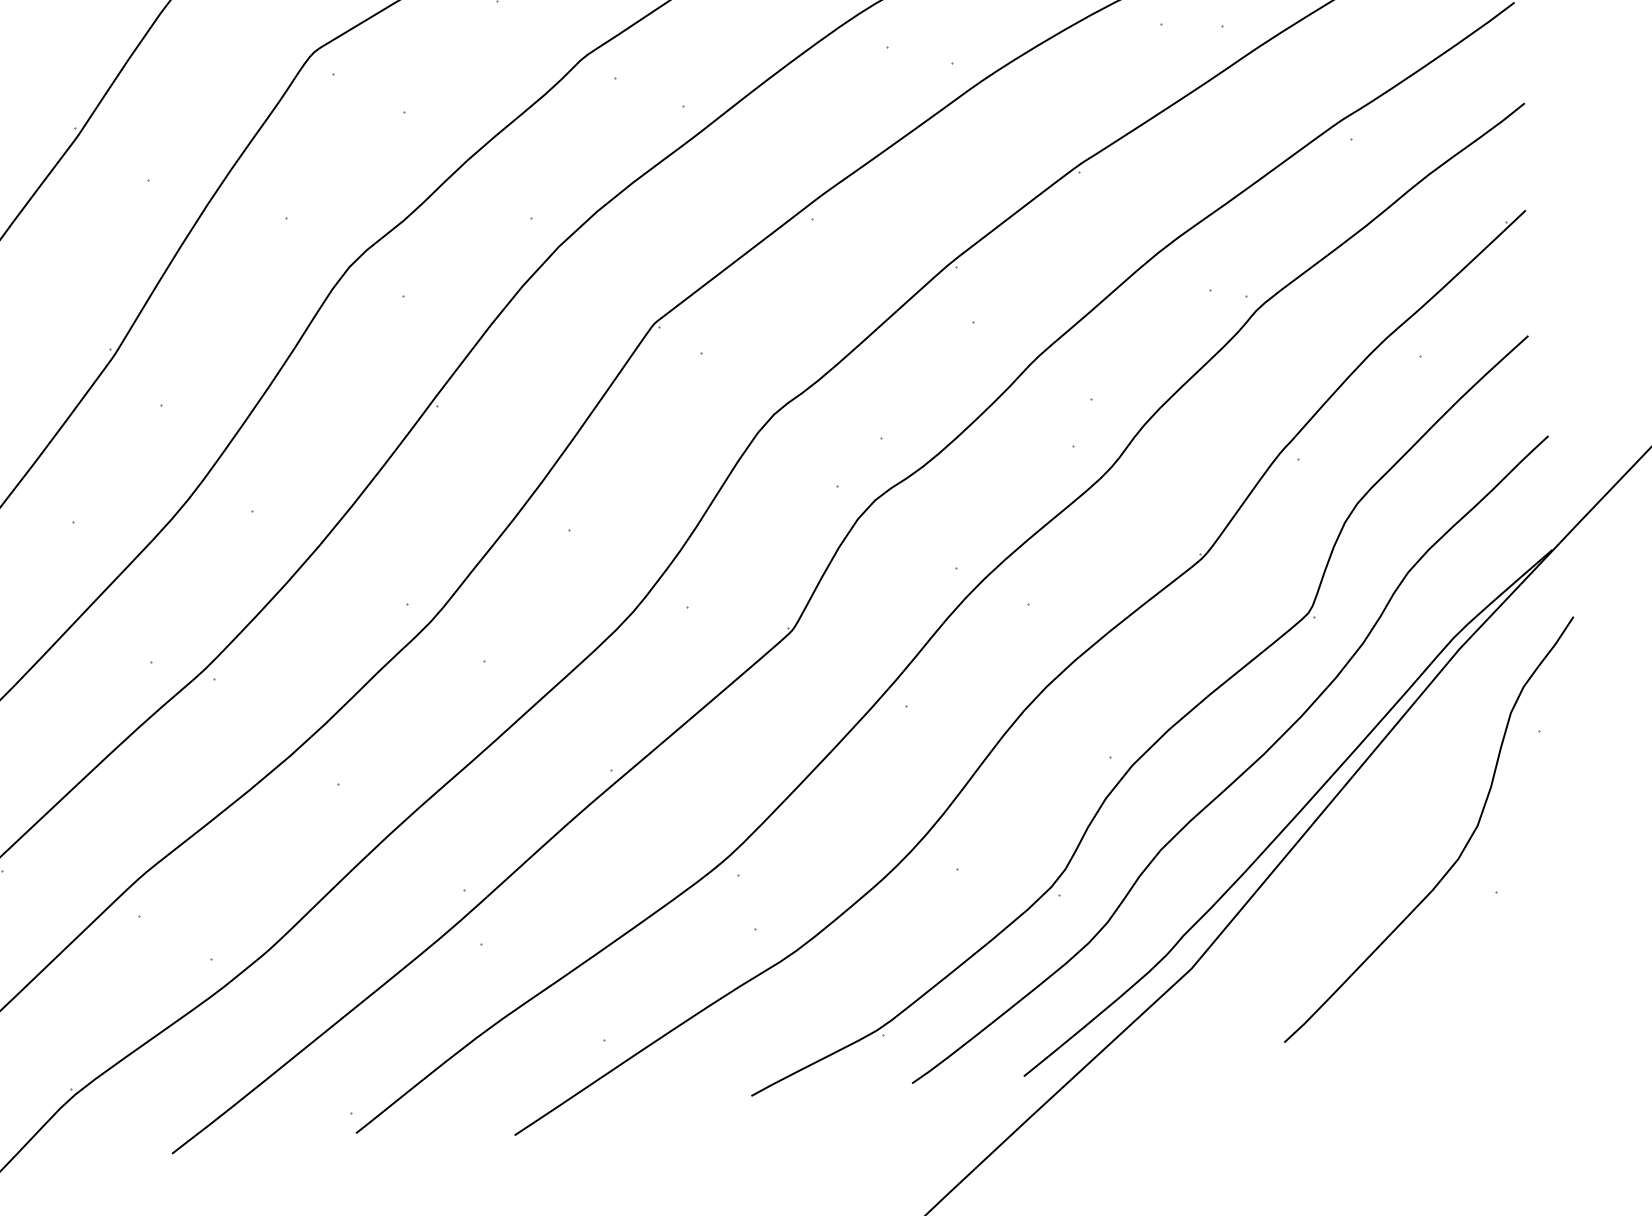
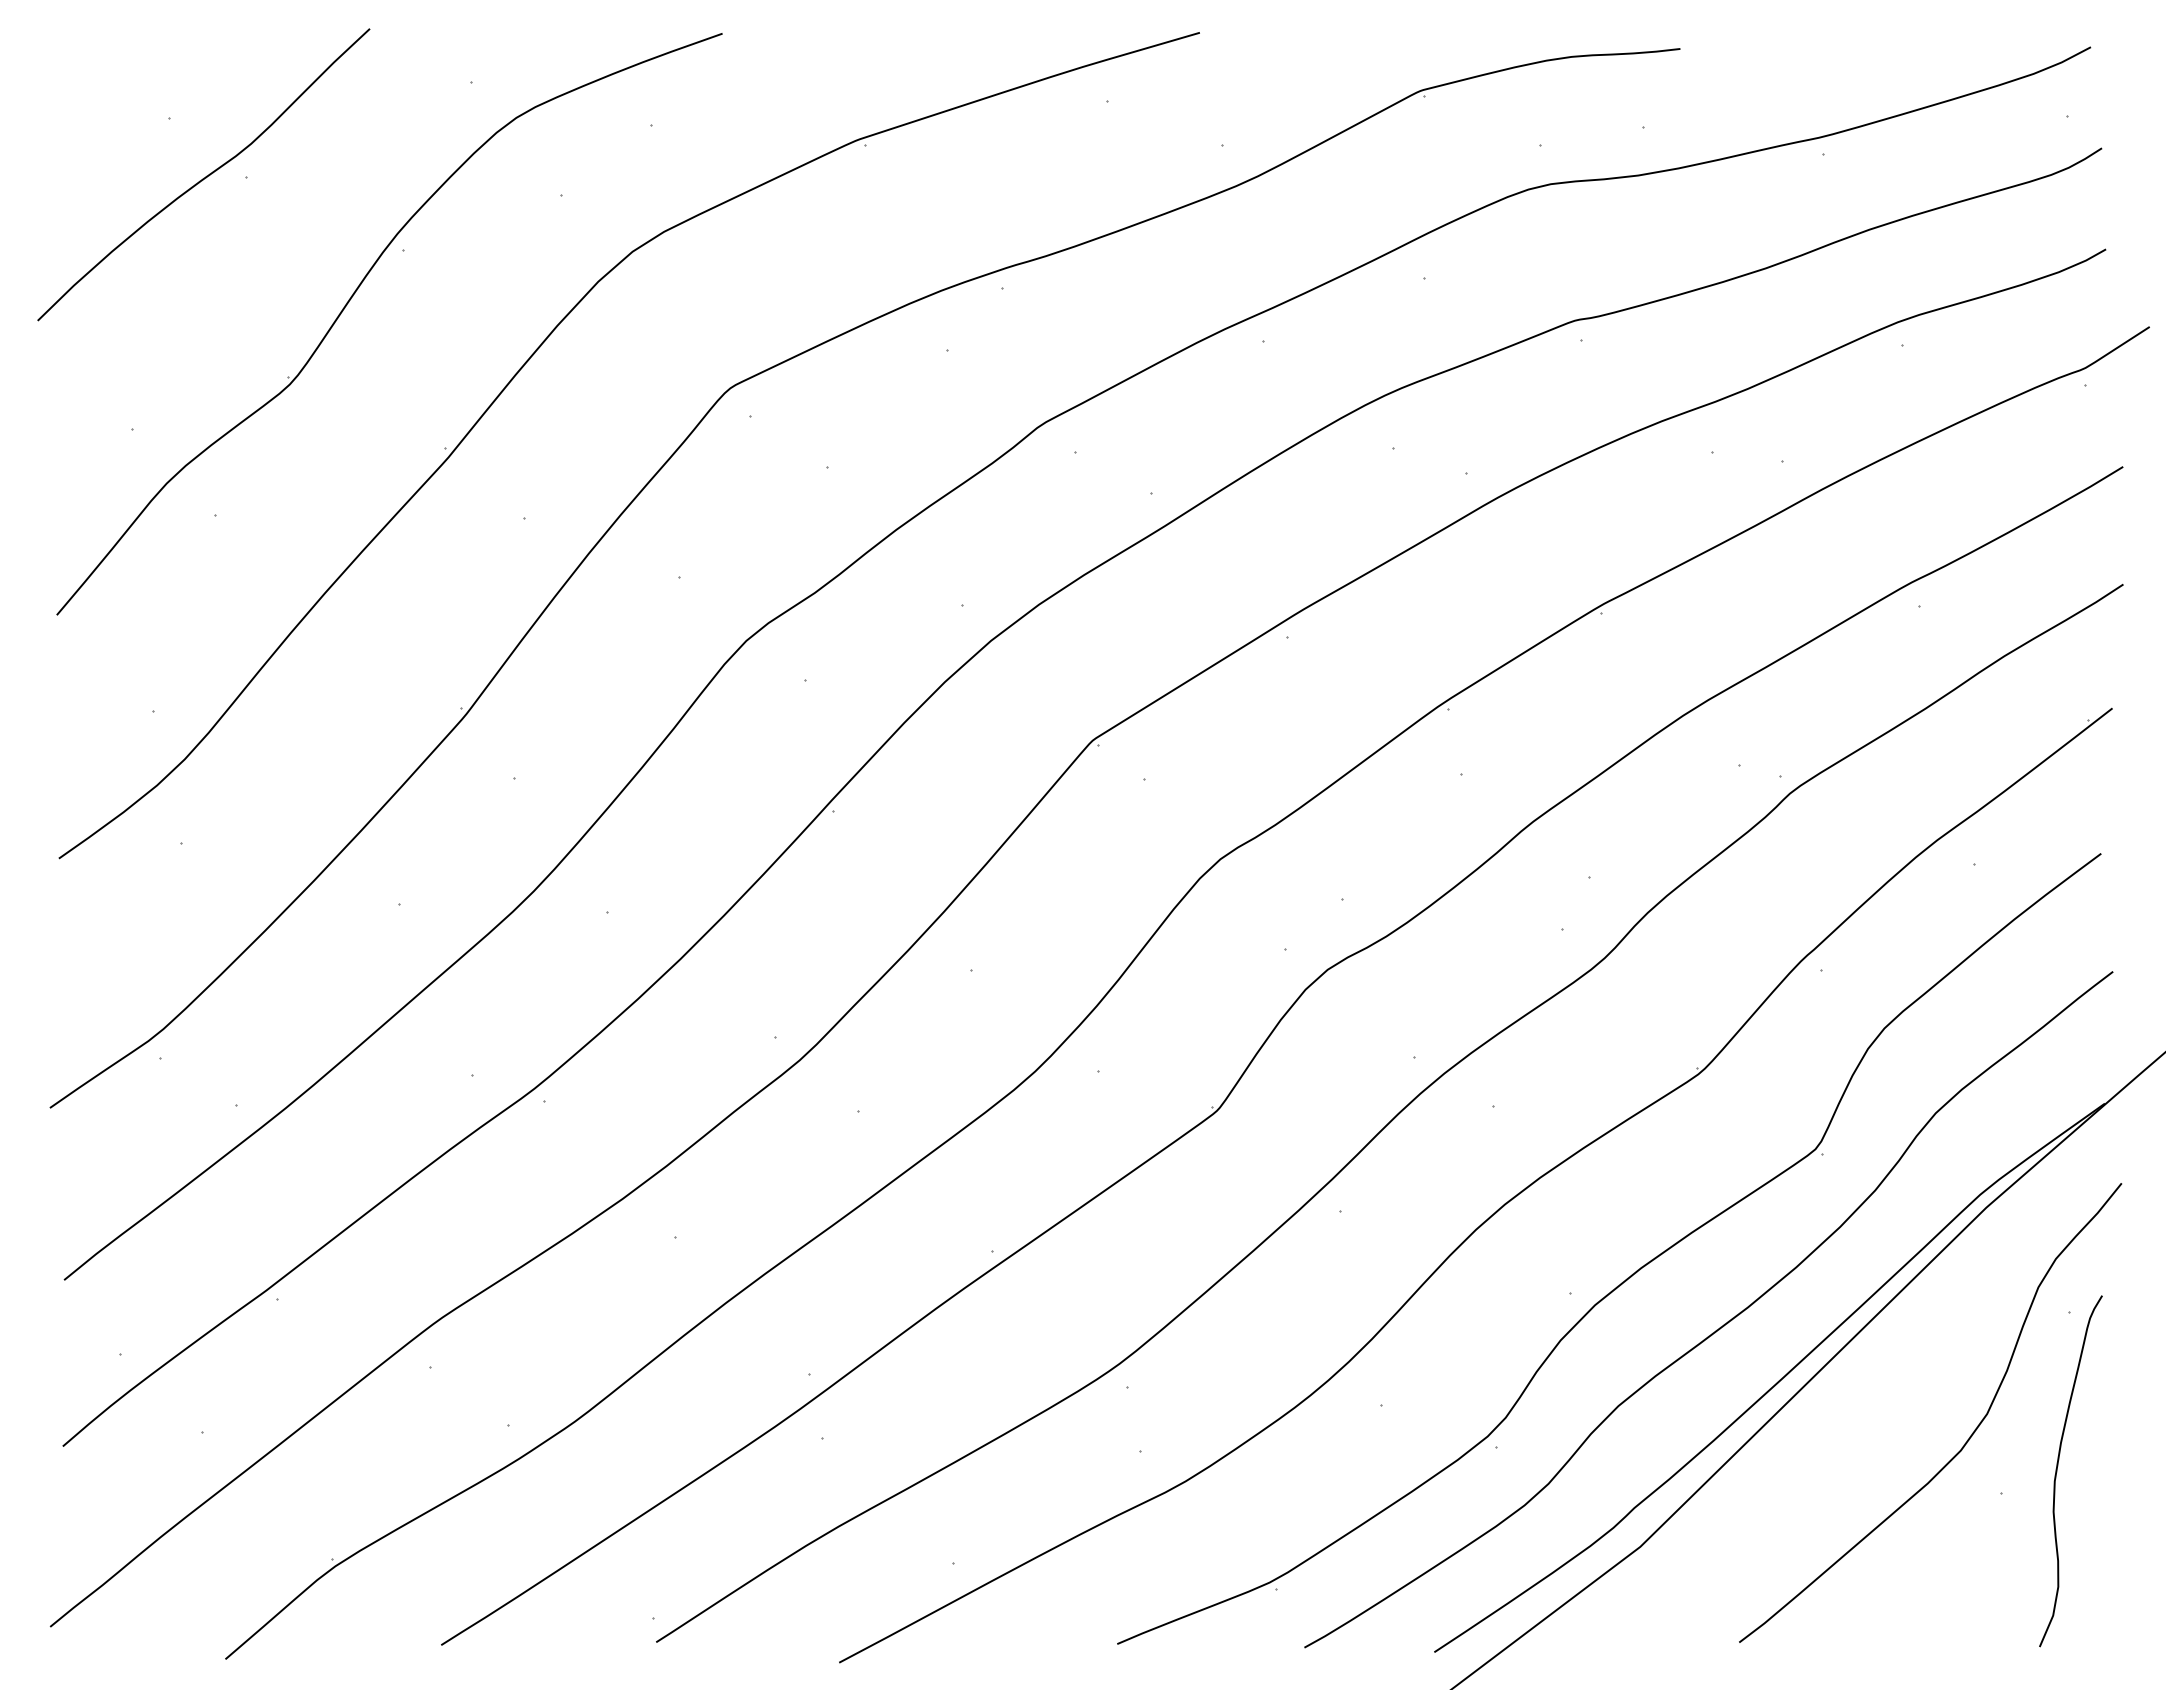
curve: (1543, 864) -> (2058, 1466), added

